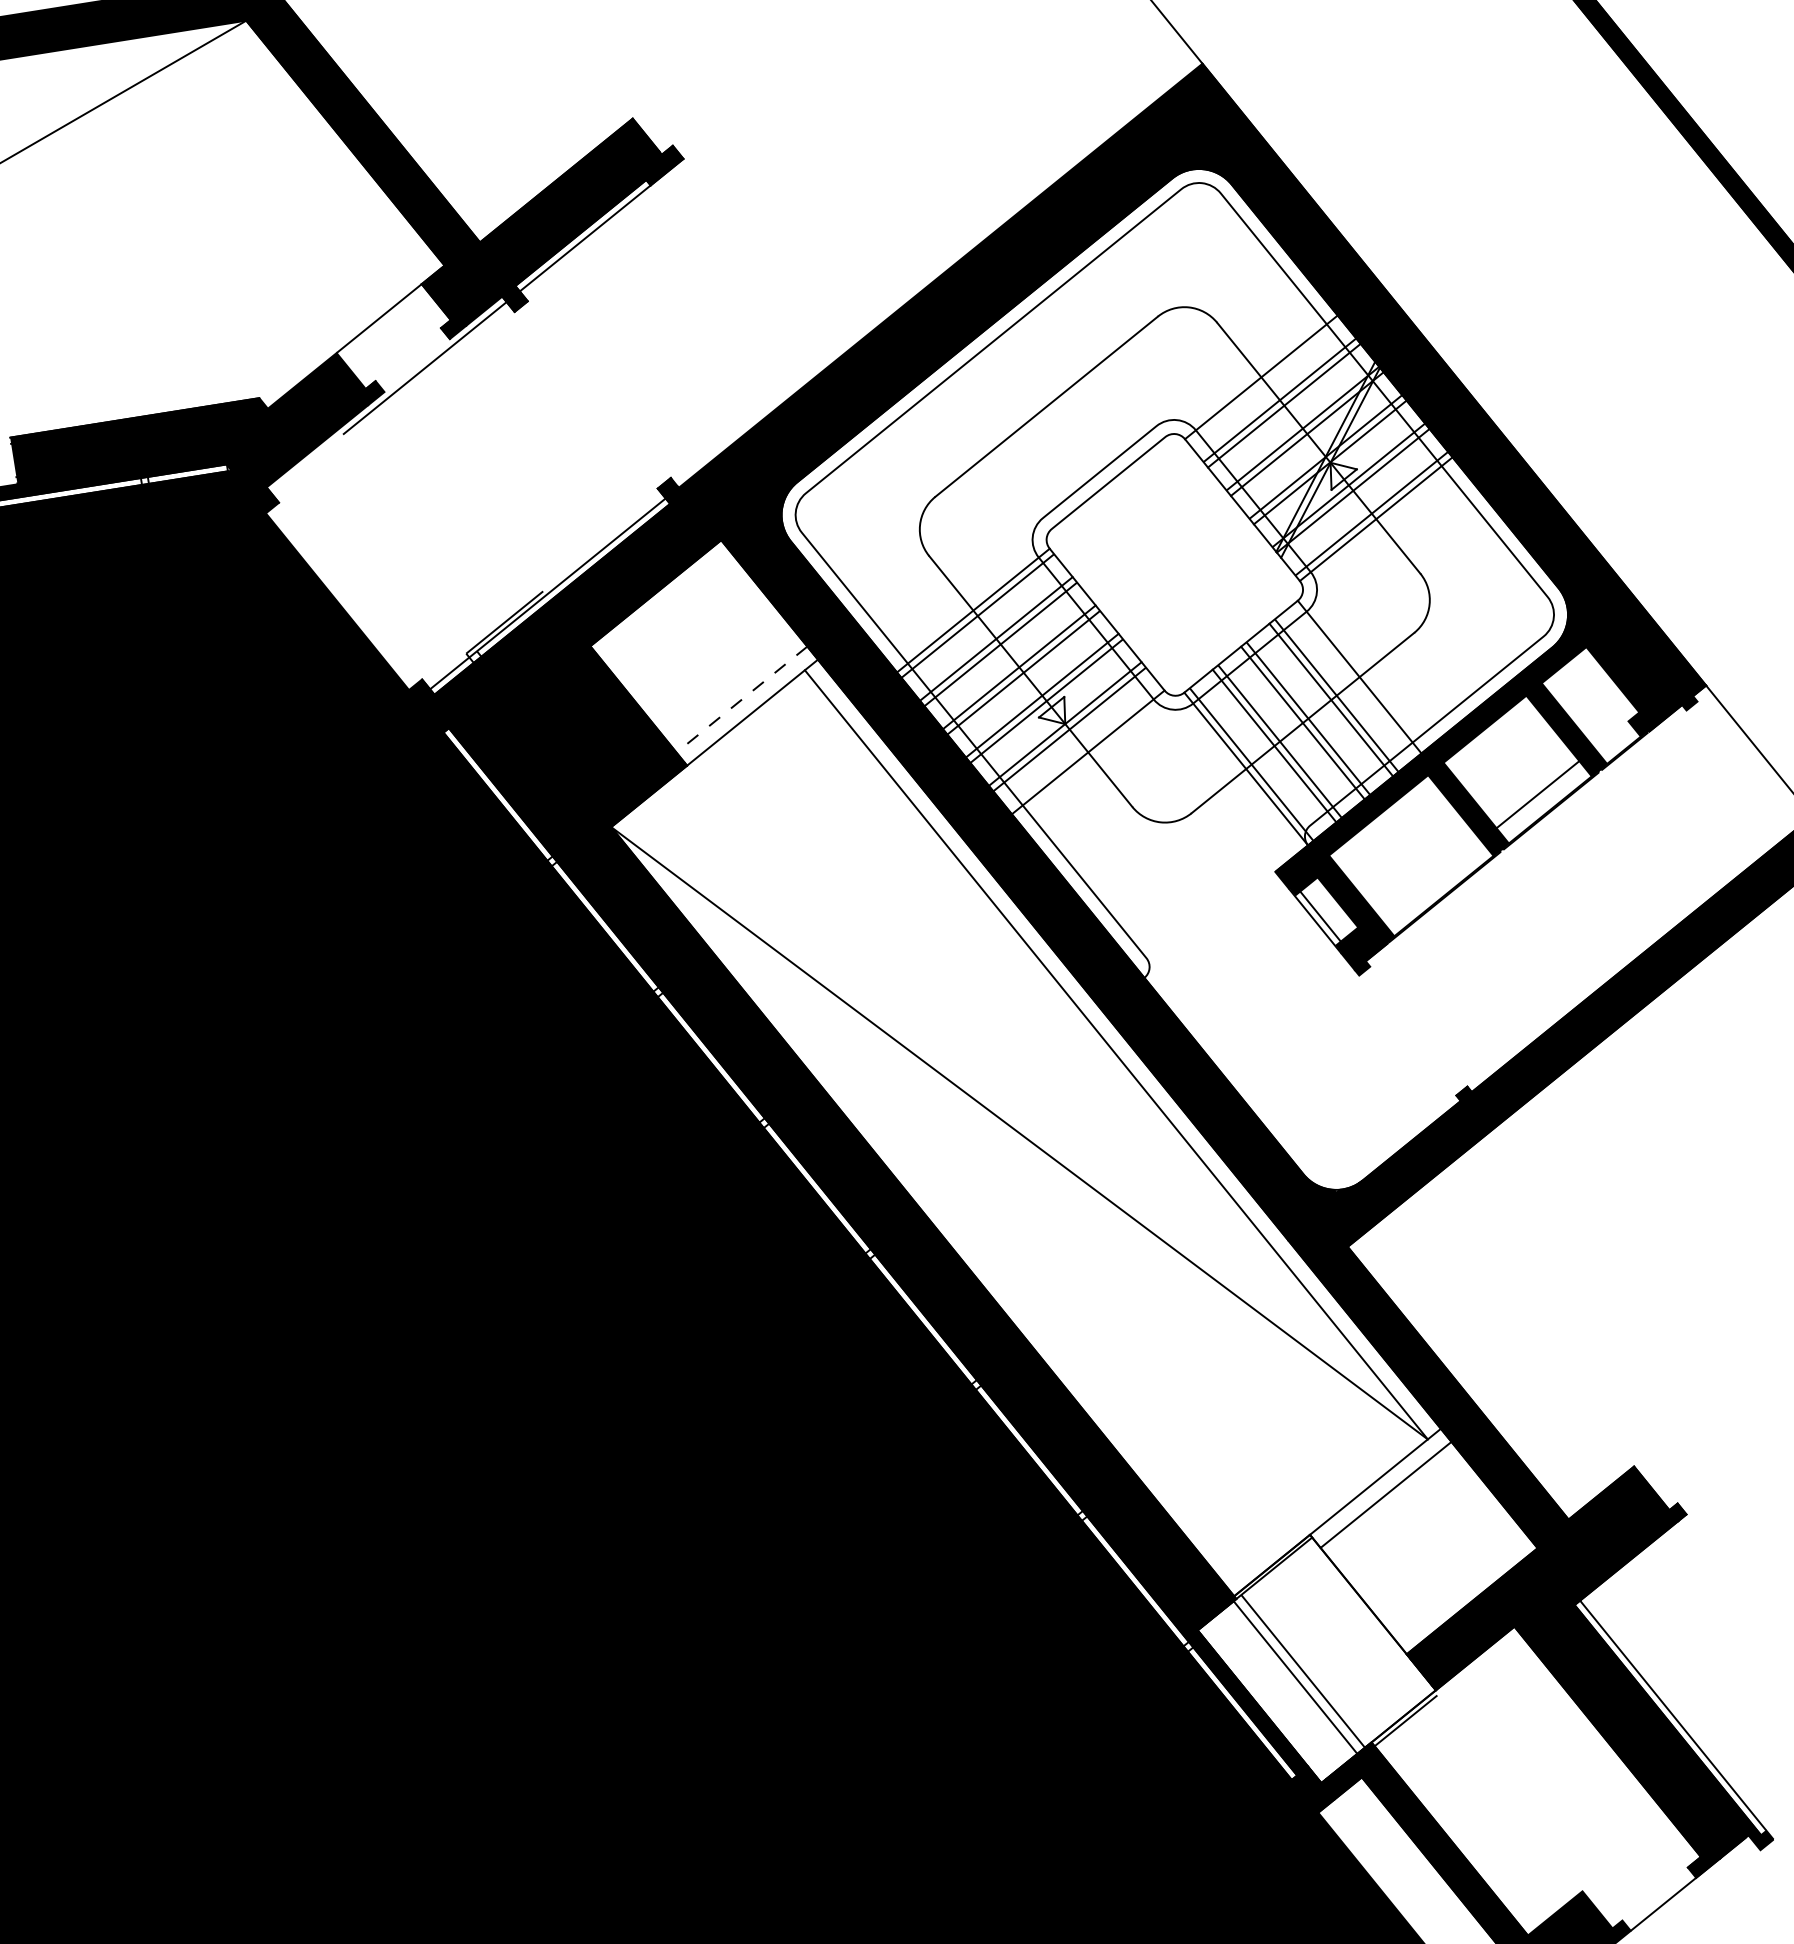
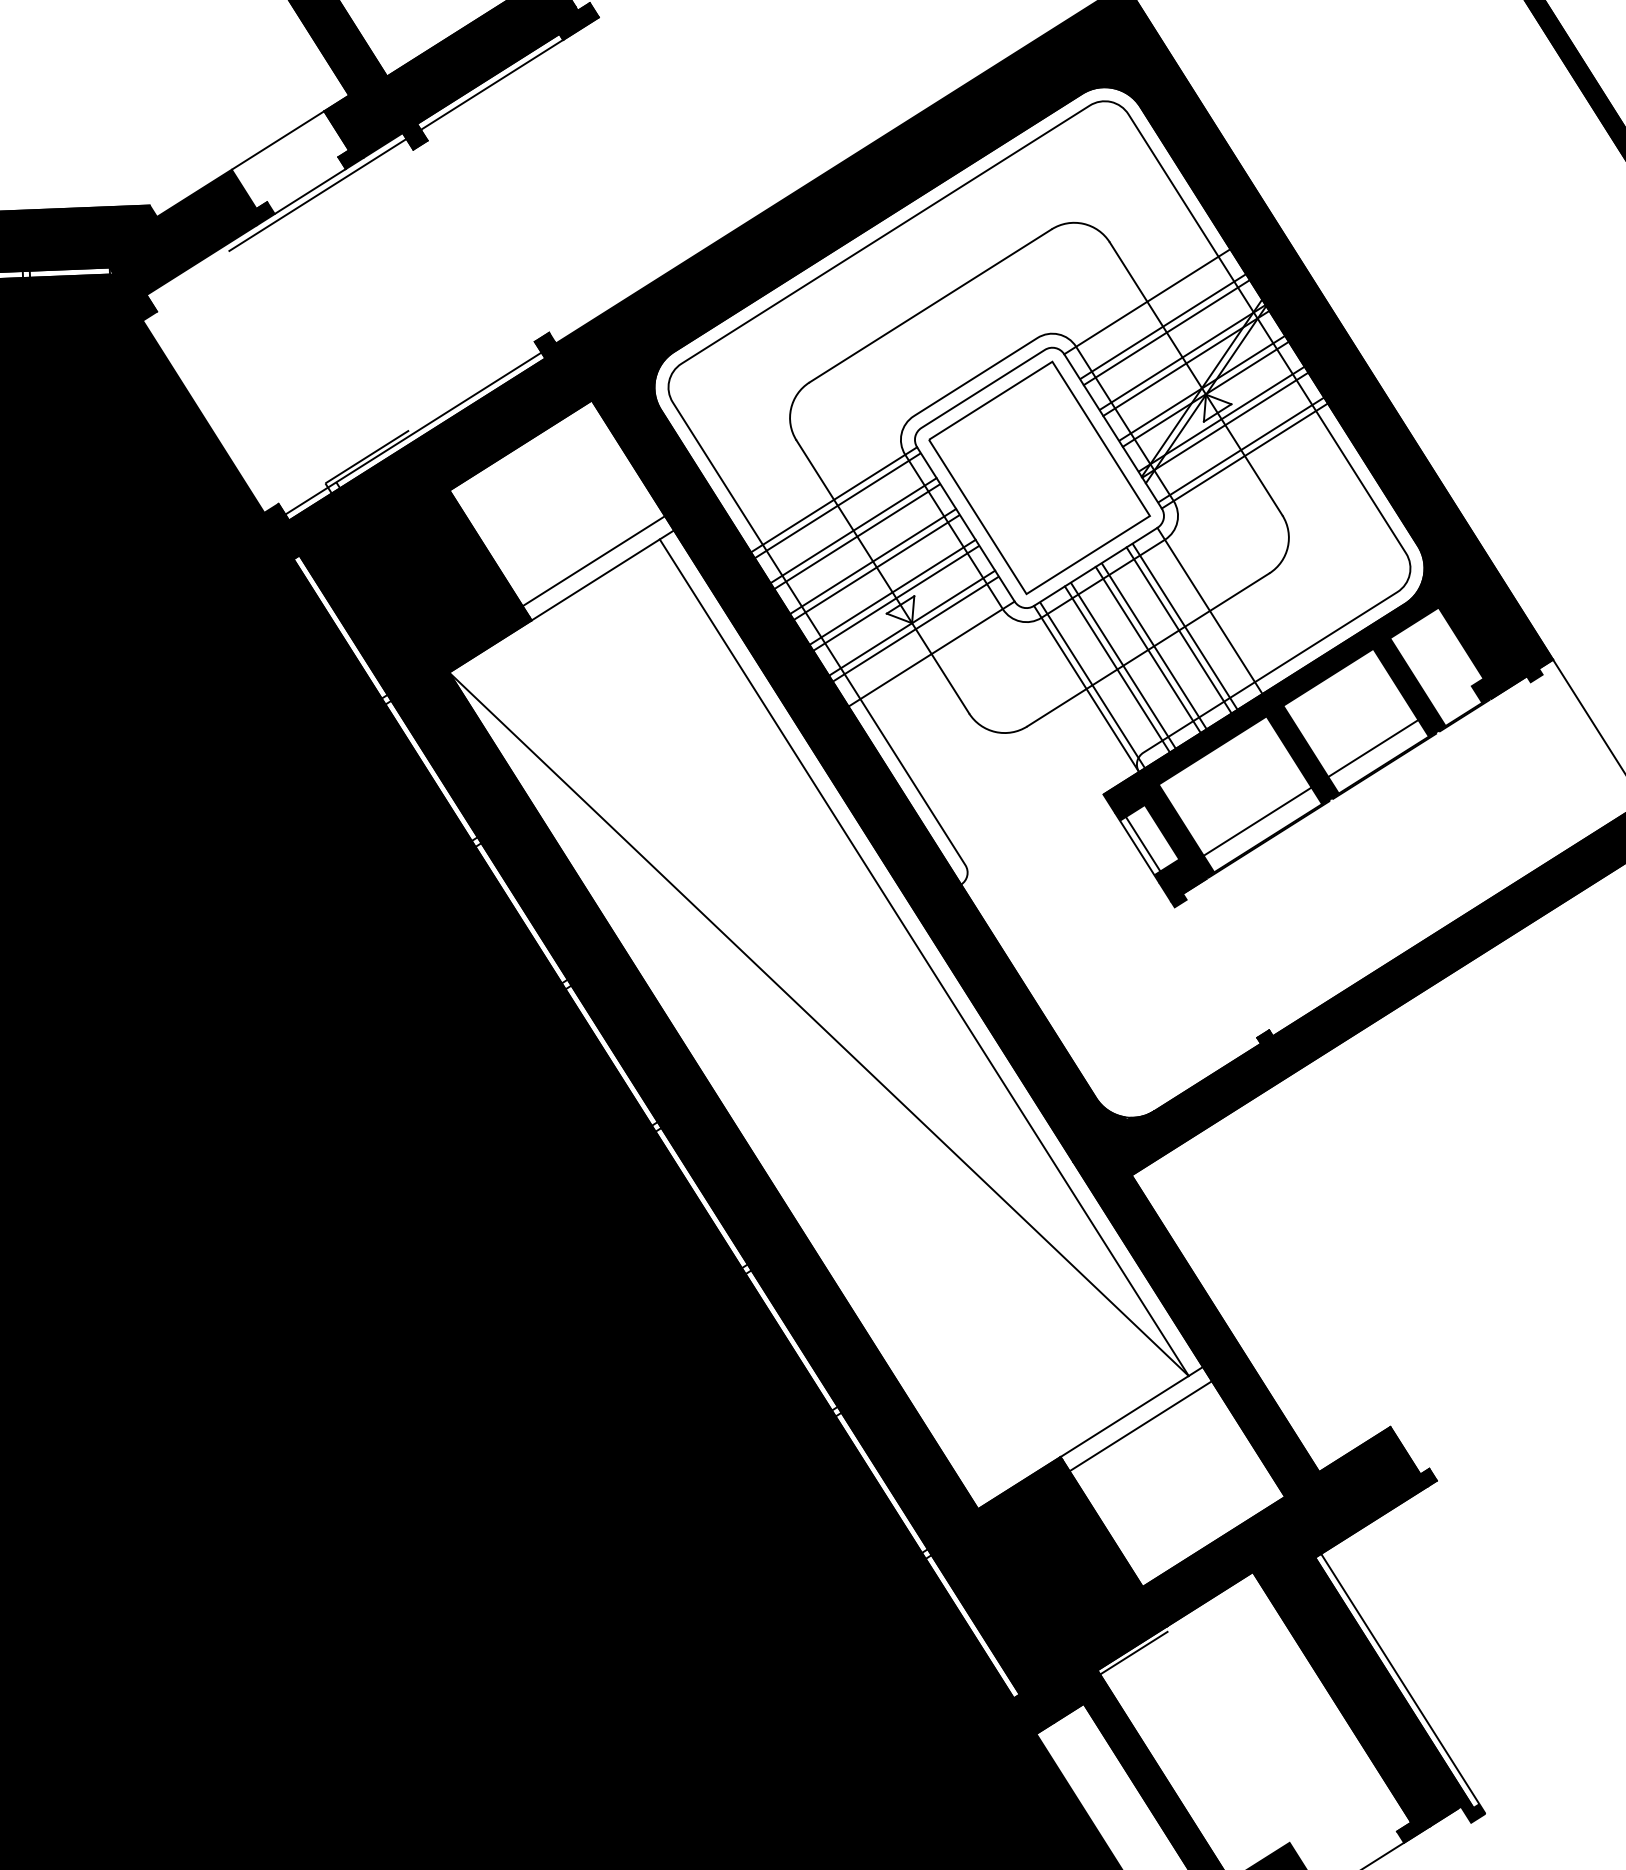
line: (416, 365) -> (309, 191), added
part: (1174, 564) -> (1039, 477), added
line: (741, 699) -> (593, 561), dashed -> solid
line: (1431, 880) -> (1257, 821), added
fill: (1316, 1658) -> (1052, 1580), added

